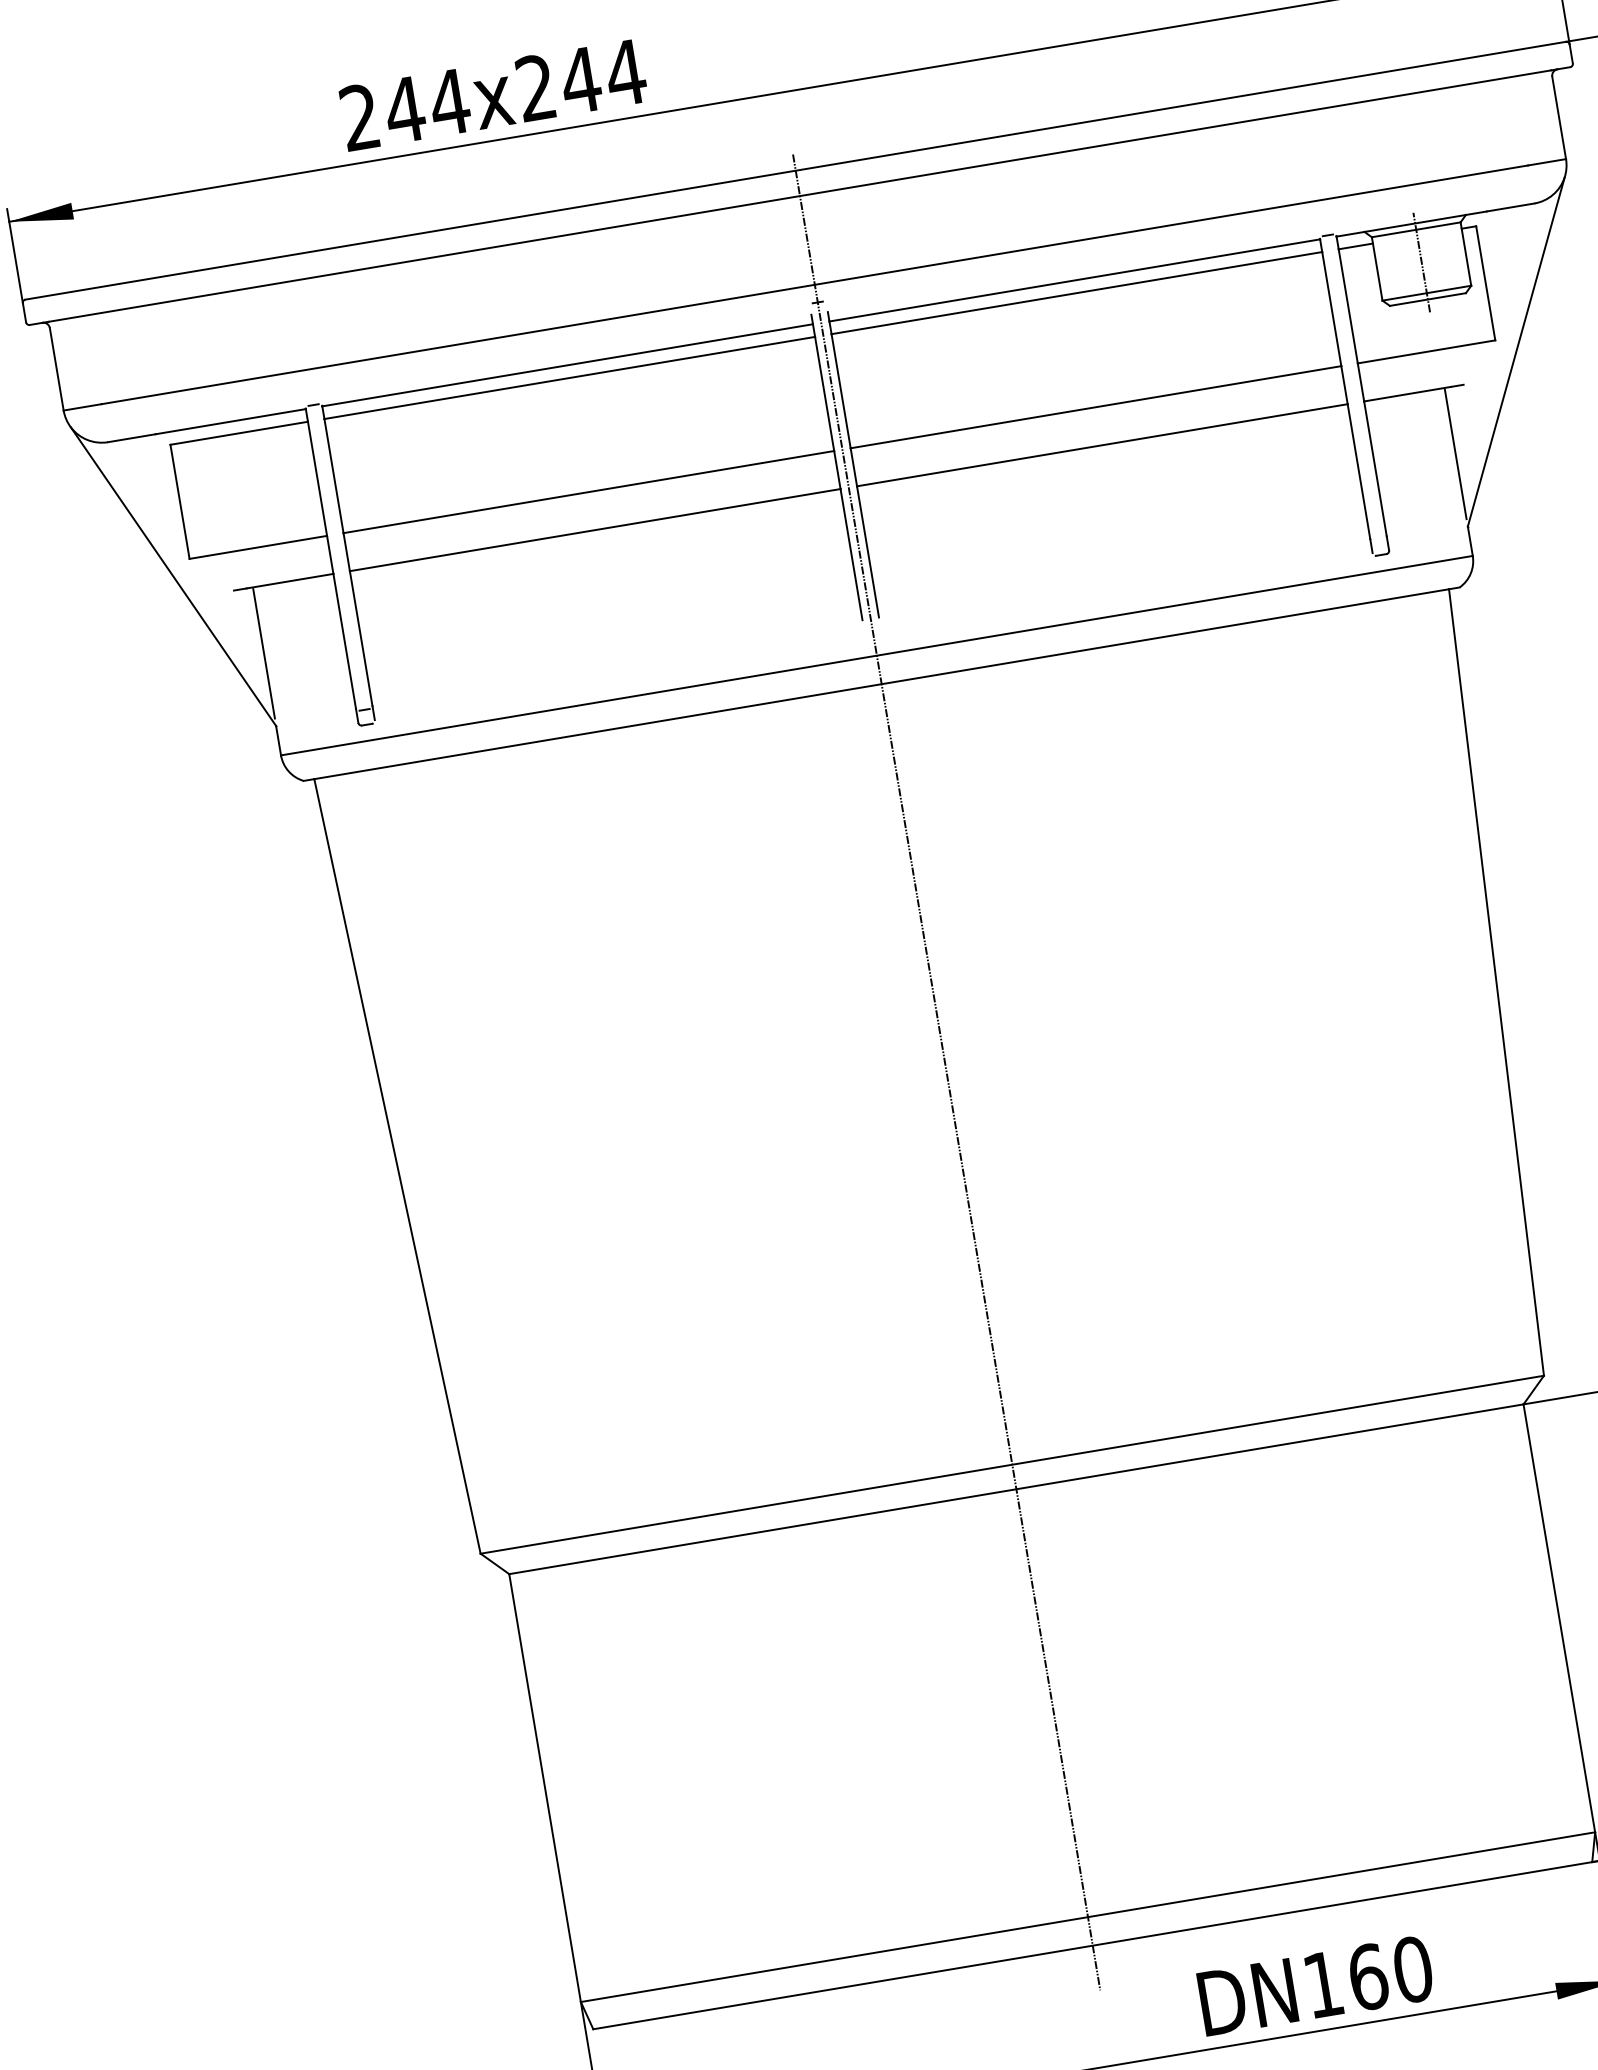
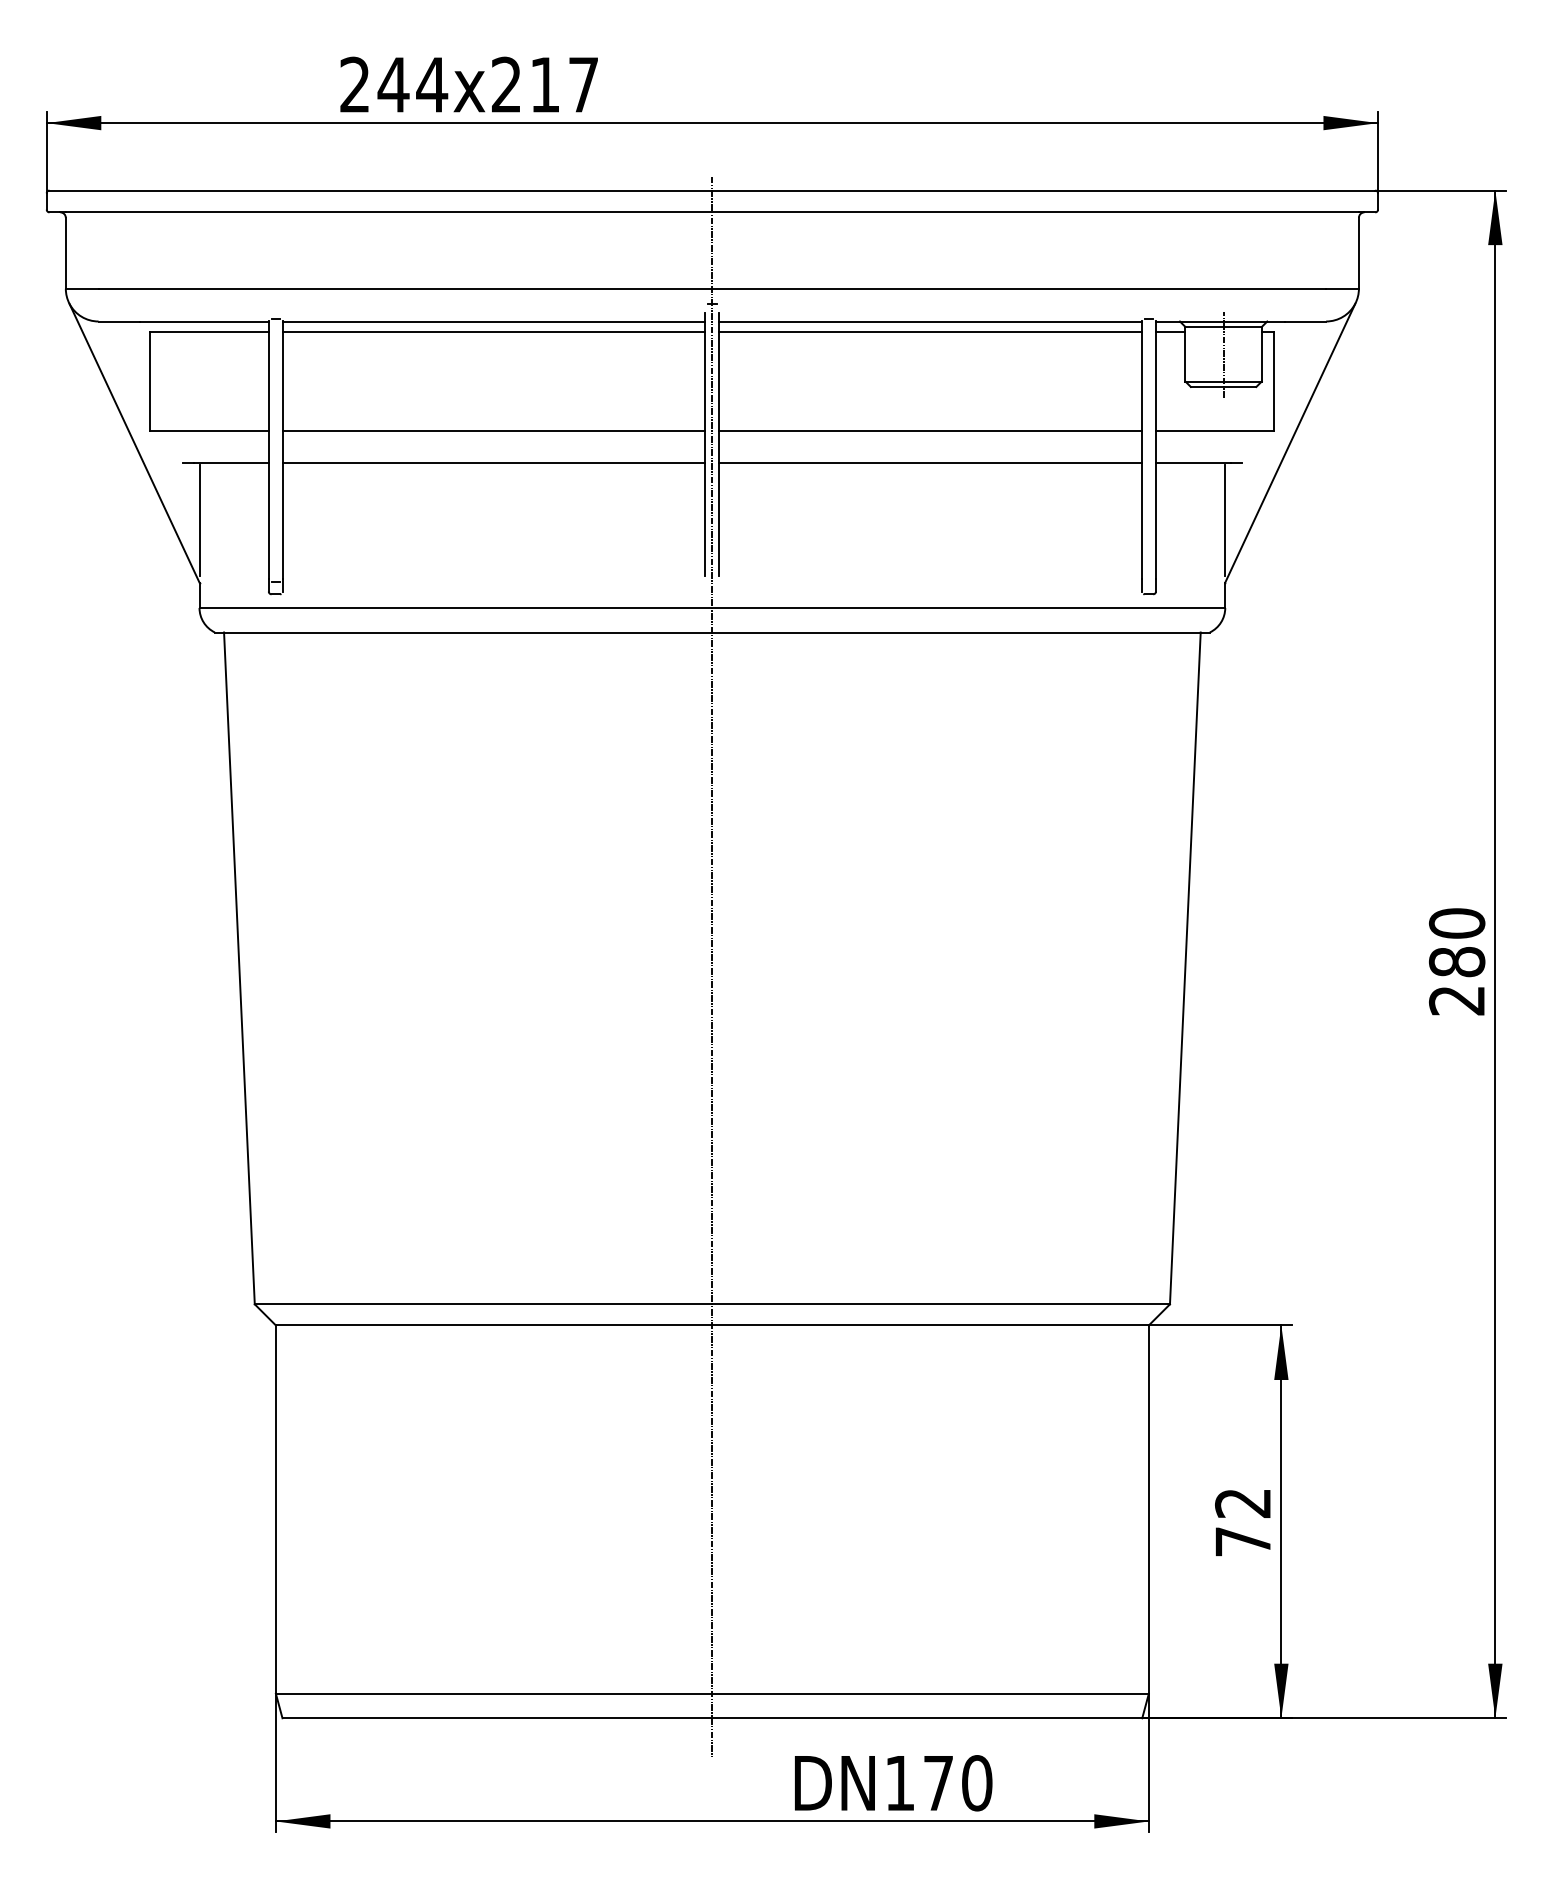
text: (603, 76) -> (564, 84), x244 -> x217
text: (1368, 1977) -> (938, 1783), 160 -> 170

